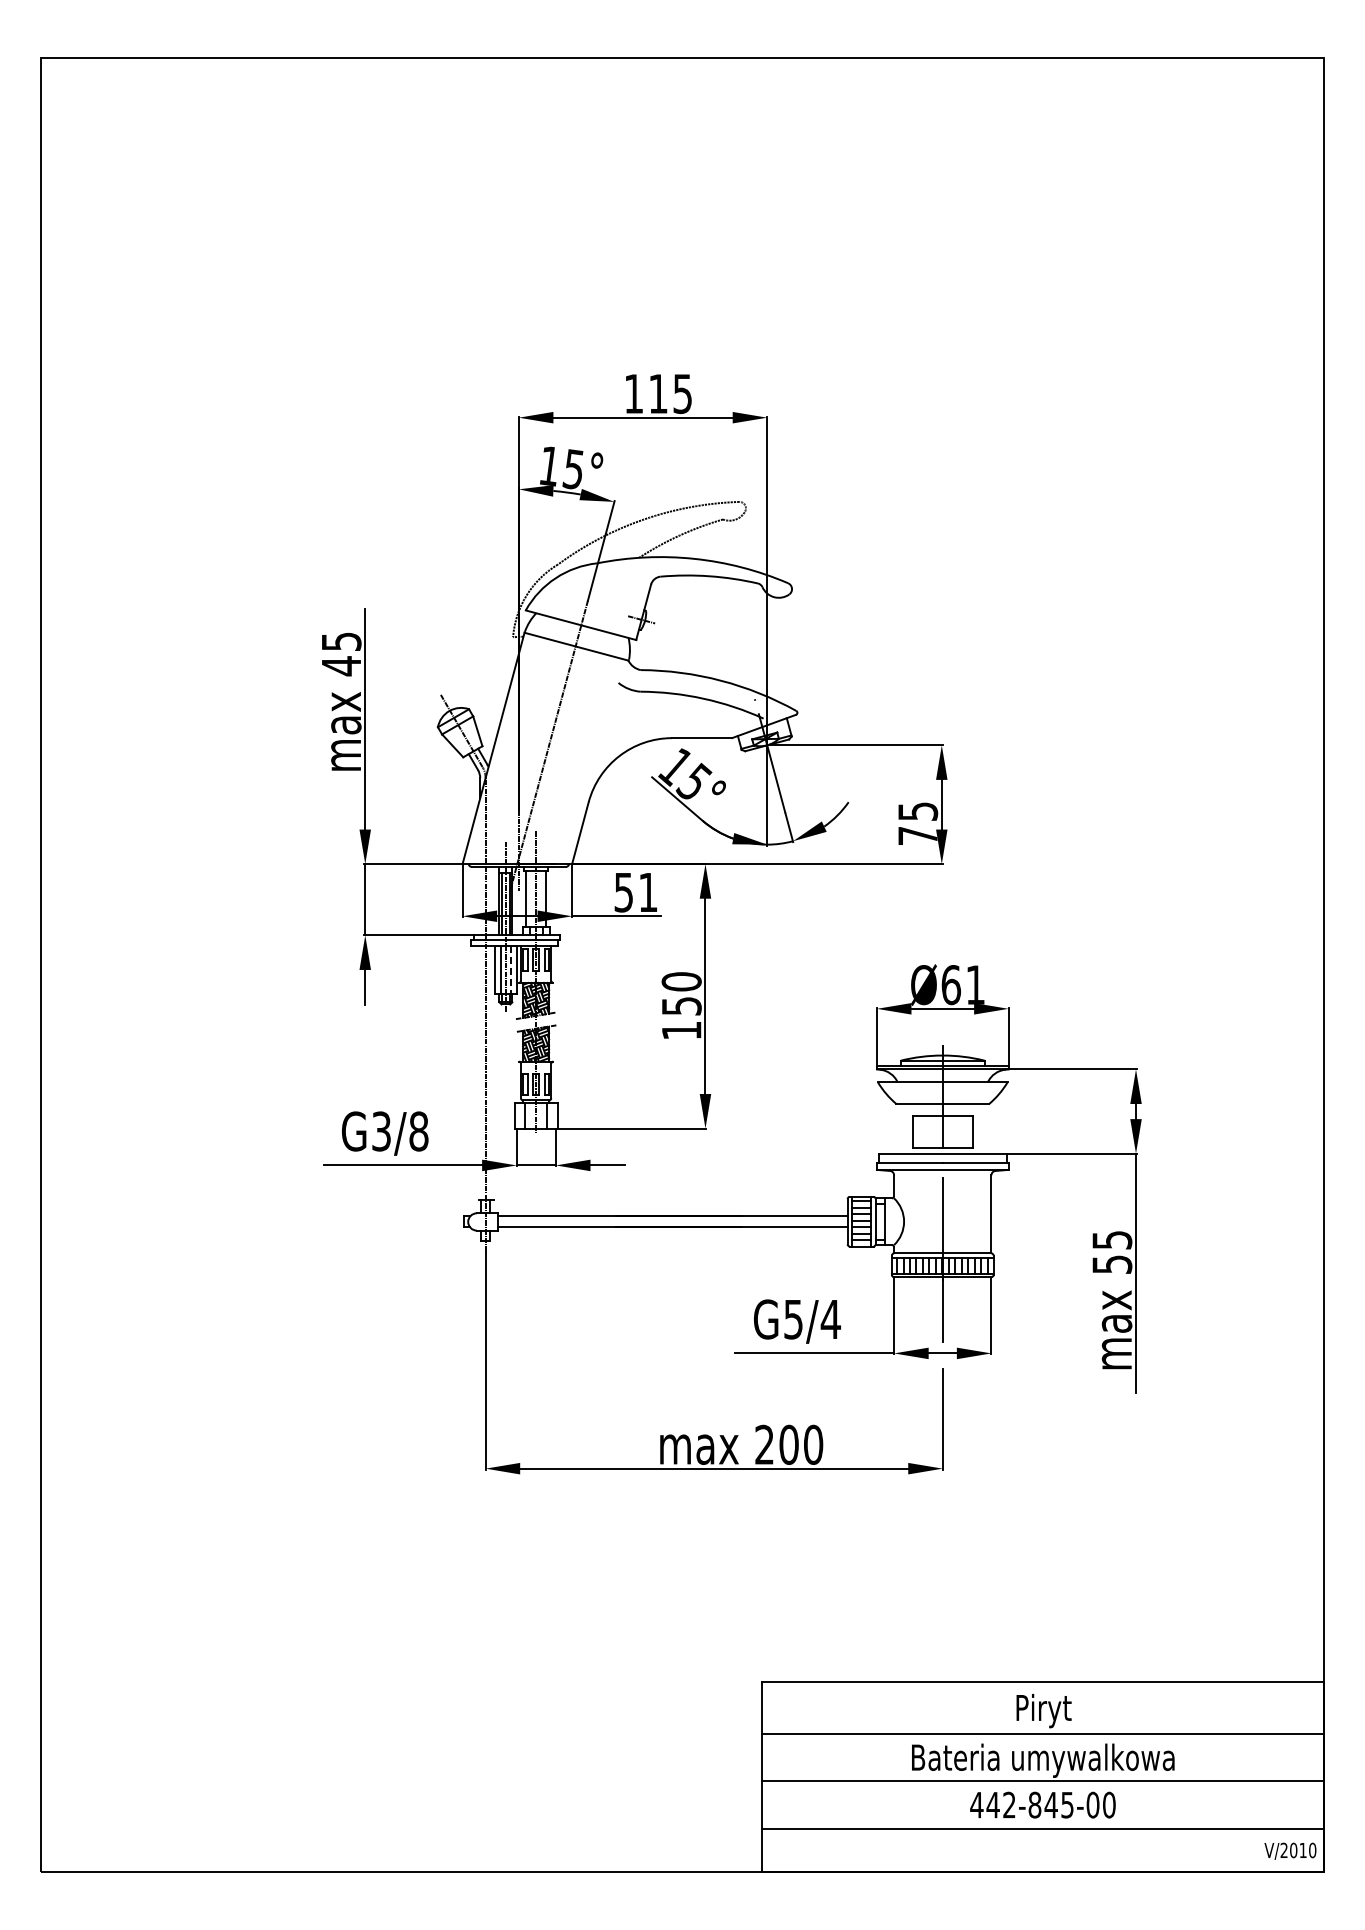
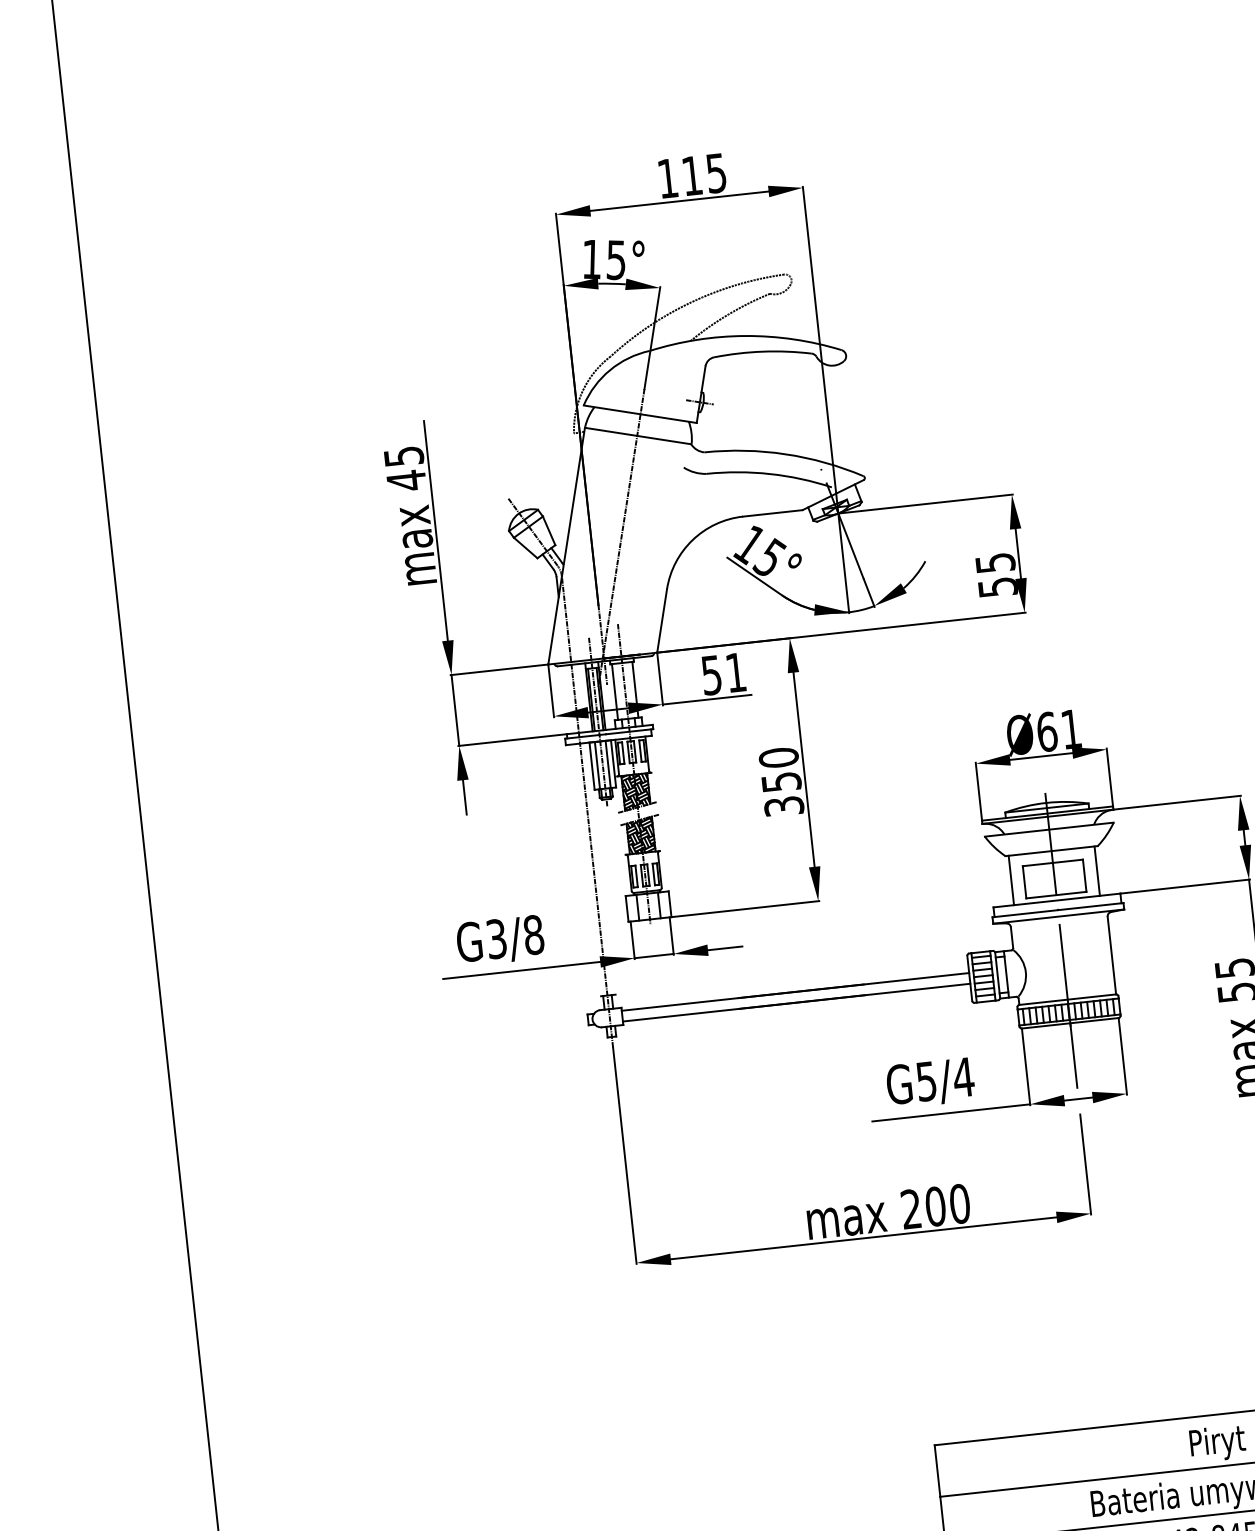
text: (917, 836) -> (997, 587), 75 -> 55
line: (511, 969) -> (608, 763), dashed -> solid
text: (681, 1030) -> (783, 806), 150 -> 350
line: (899, 1128) -> (1011, 880), added
line: (985, 1128) -> (1096, 870), added

